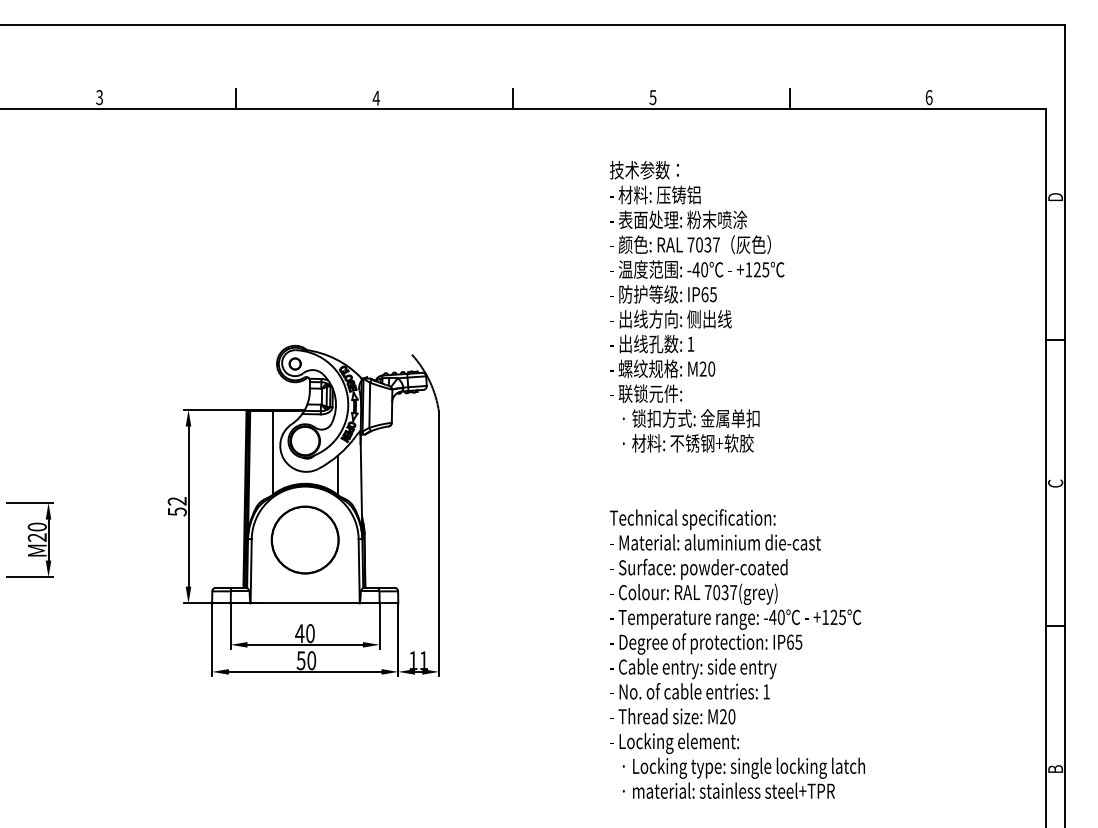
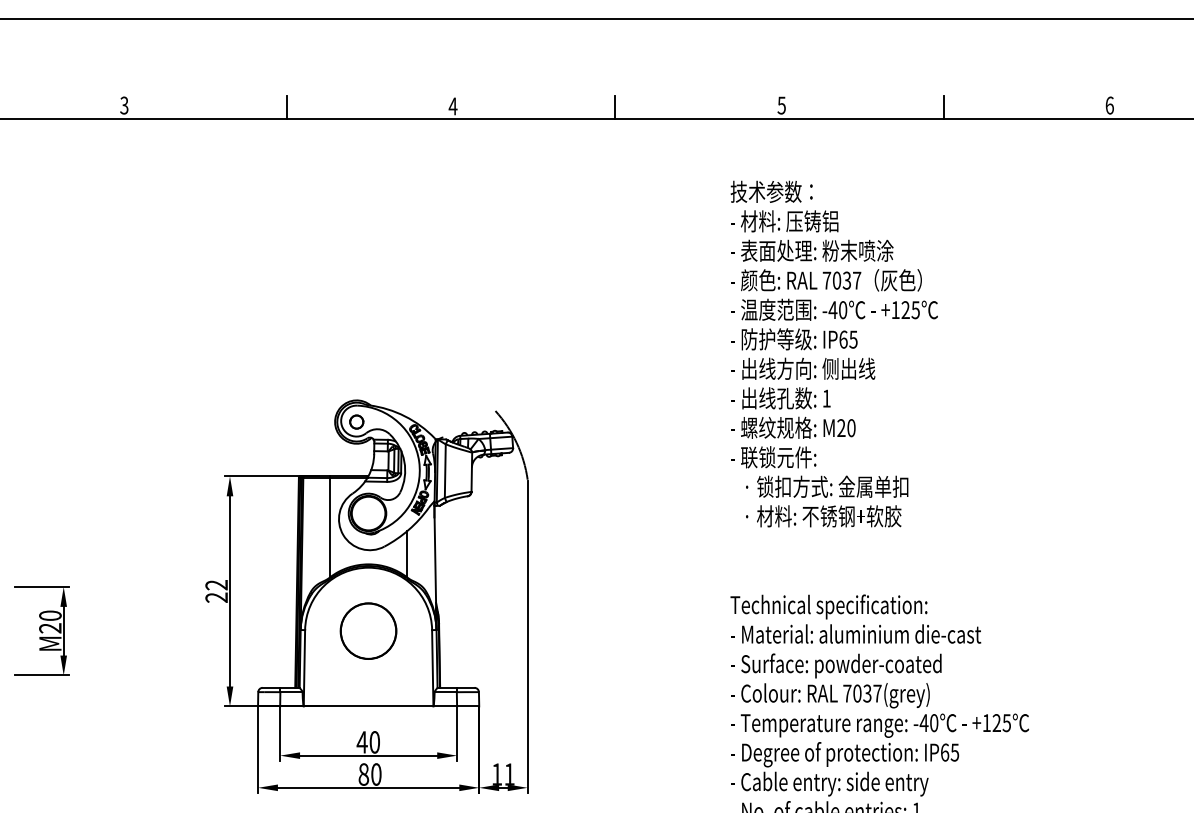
text: (176, 511) -> (215, 597), 52 -> 22
circle: (304, 539) -> (367, 630), size x0.7
text: (300, 660) -> (363, 774), 50 -> 80

